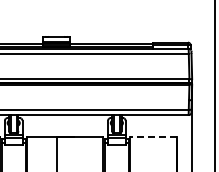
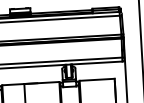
line: (153, 137) -> (96, 79), dashed -> solid

